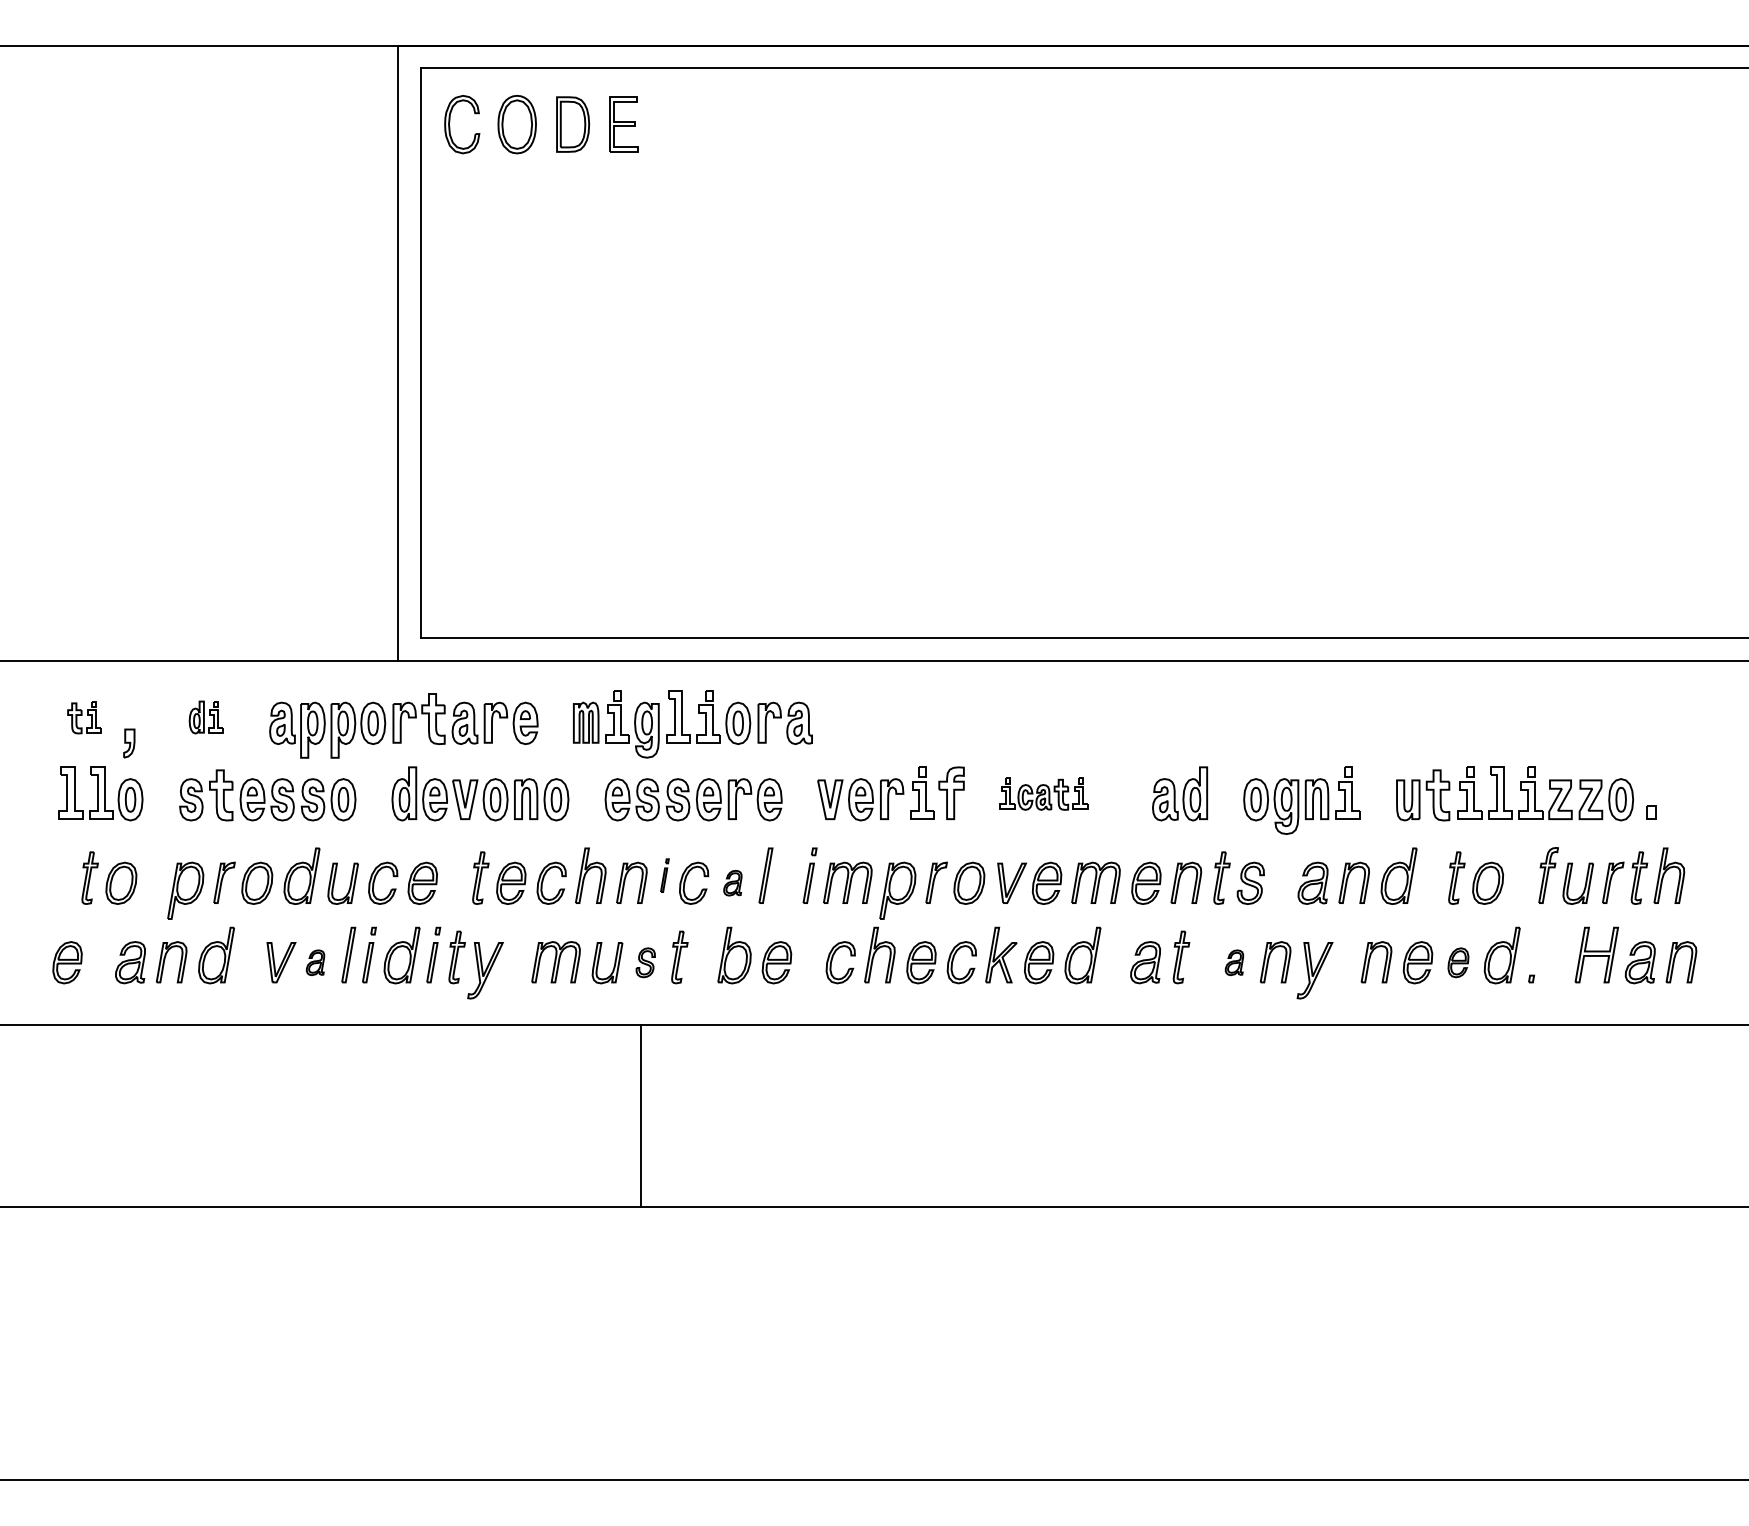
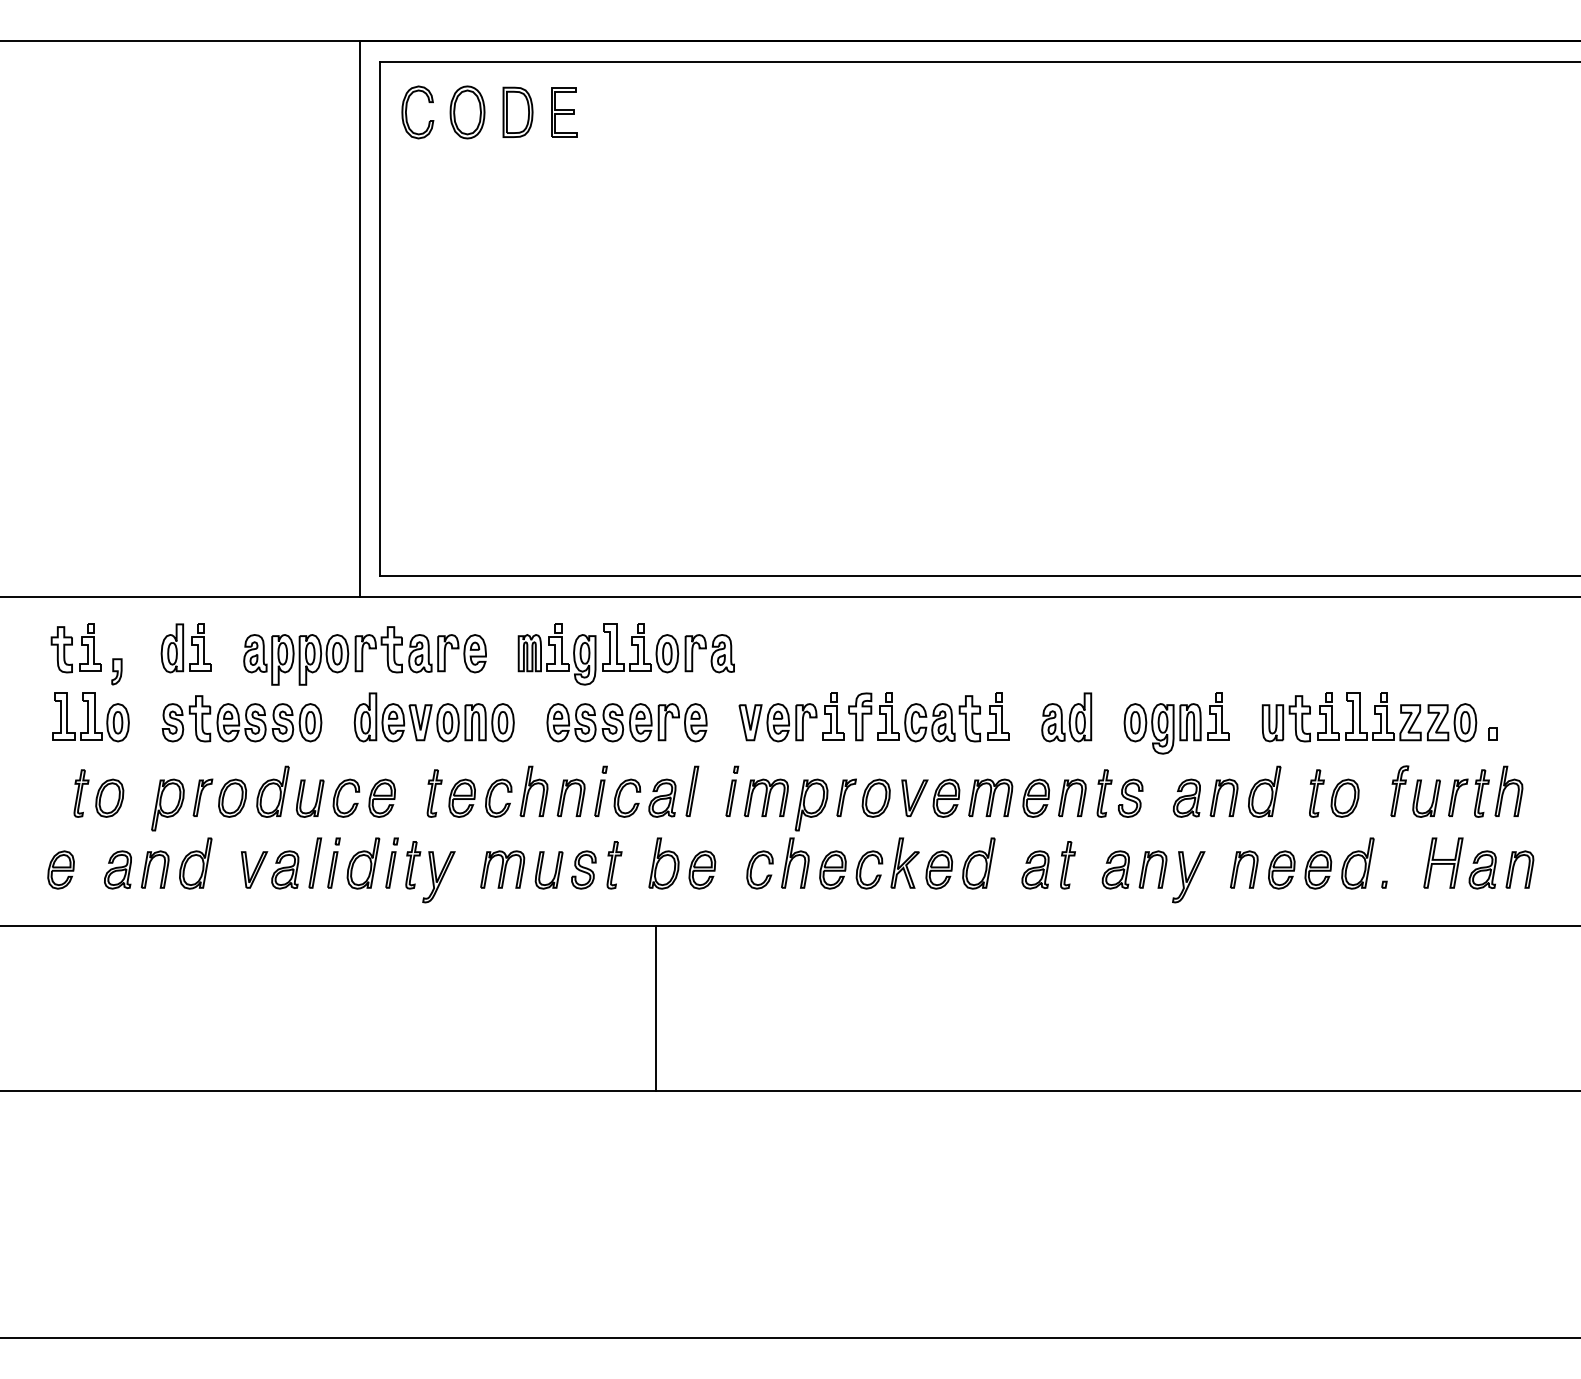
part: (84, 717) -> (76, 648), size x1.67
part: (205, 717) -> (185, 648), size x1.67
part: (1043, 793) -> (943, 717), size x1.67
part: (664, 875) -> (600, 791), size x1.67
part: (732, 882) -> (662, 797), size x1.67
part: (315, 962) -> (285, 869), size x1.67
part: (645, 962) -> (583, 869), size x1.43
part: (1234, 962) -> (1115, 869), size x1.67
part: (1458, 962) -> (1318, 869), size x1.43
line: (641, 1115) -> (655, 1008), moved

